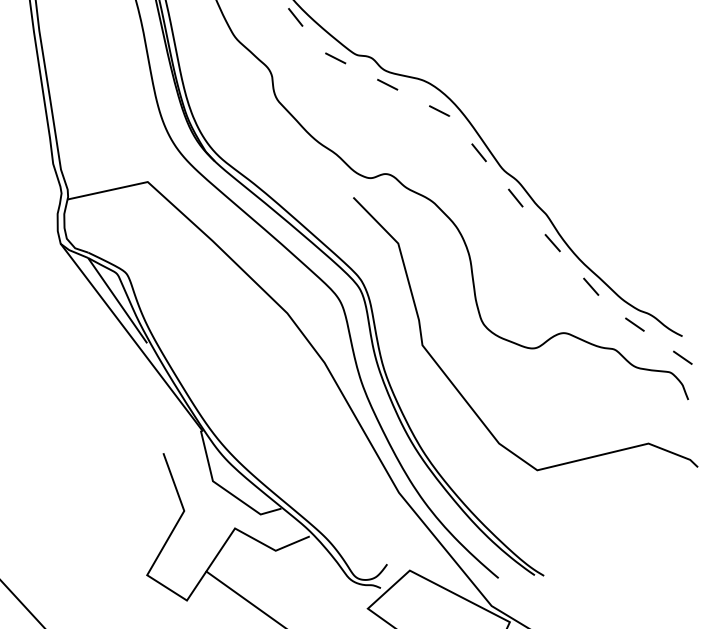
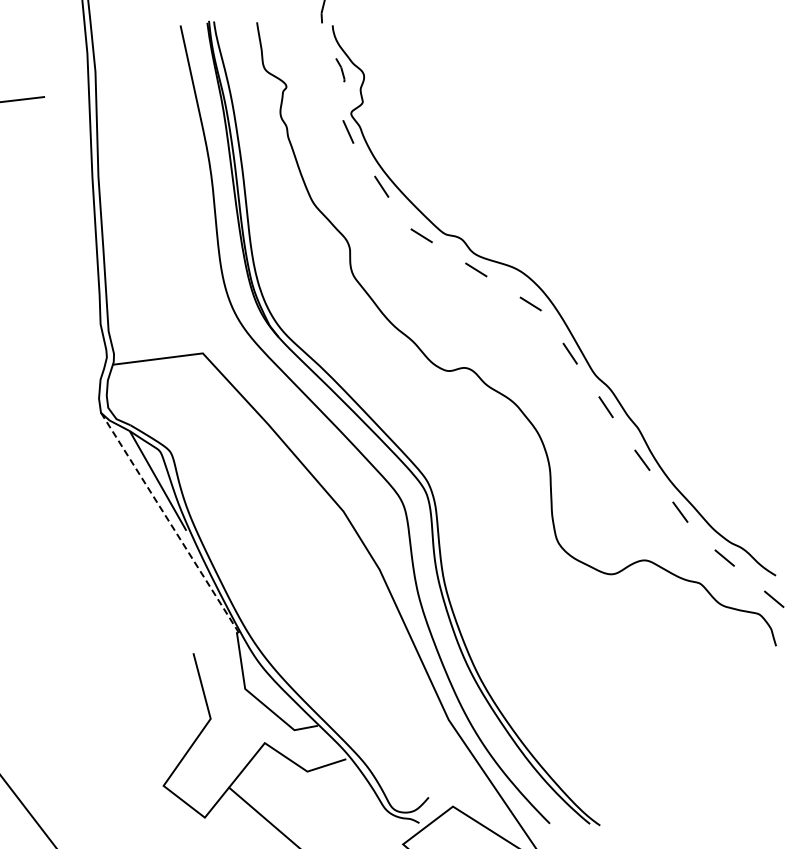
line: (132, 338) -> (170, 523), solid -> dashed
curve: (456, 387) -> (522, 609), removed

